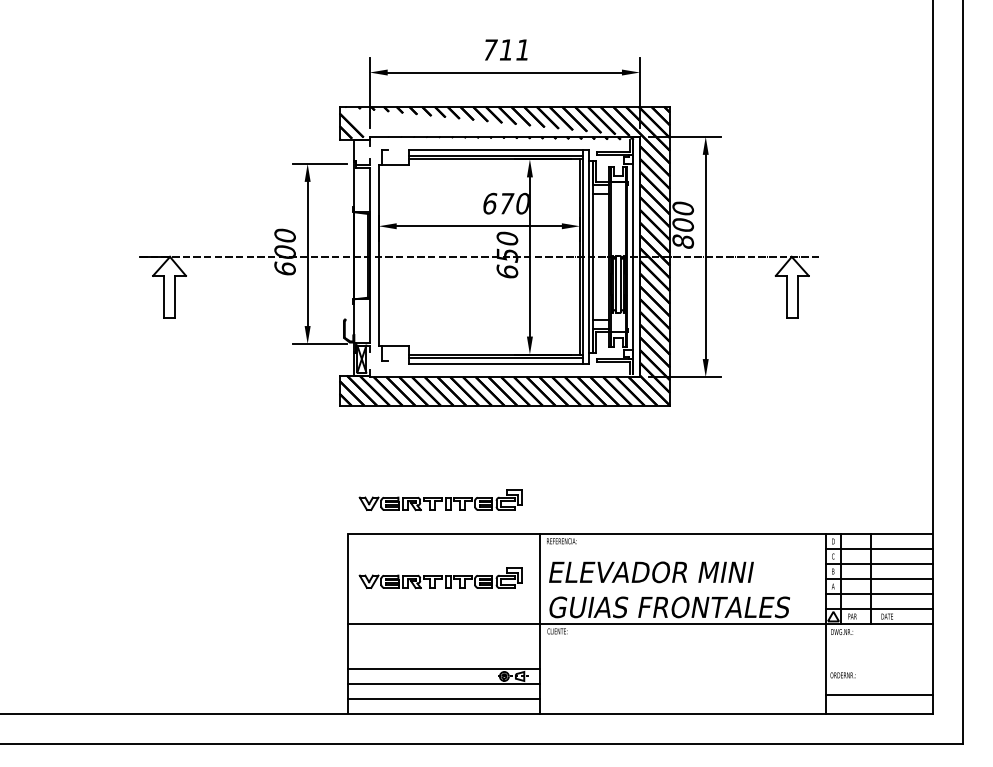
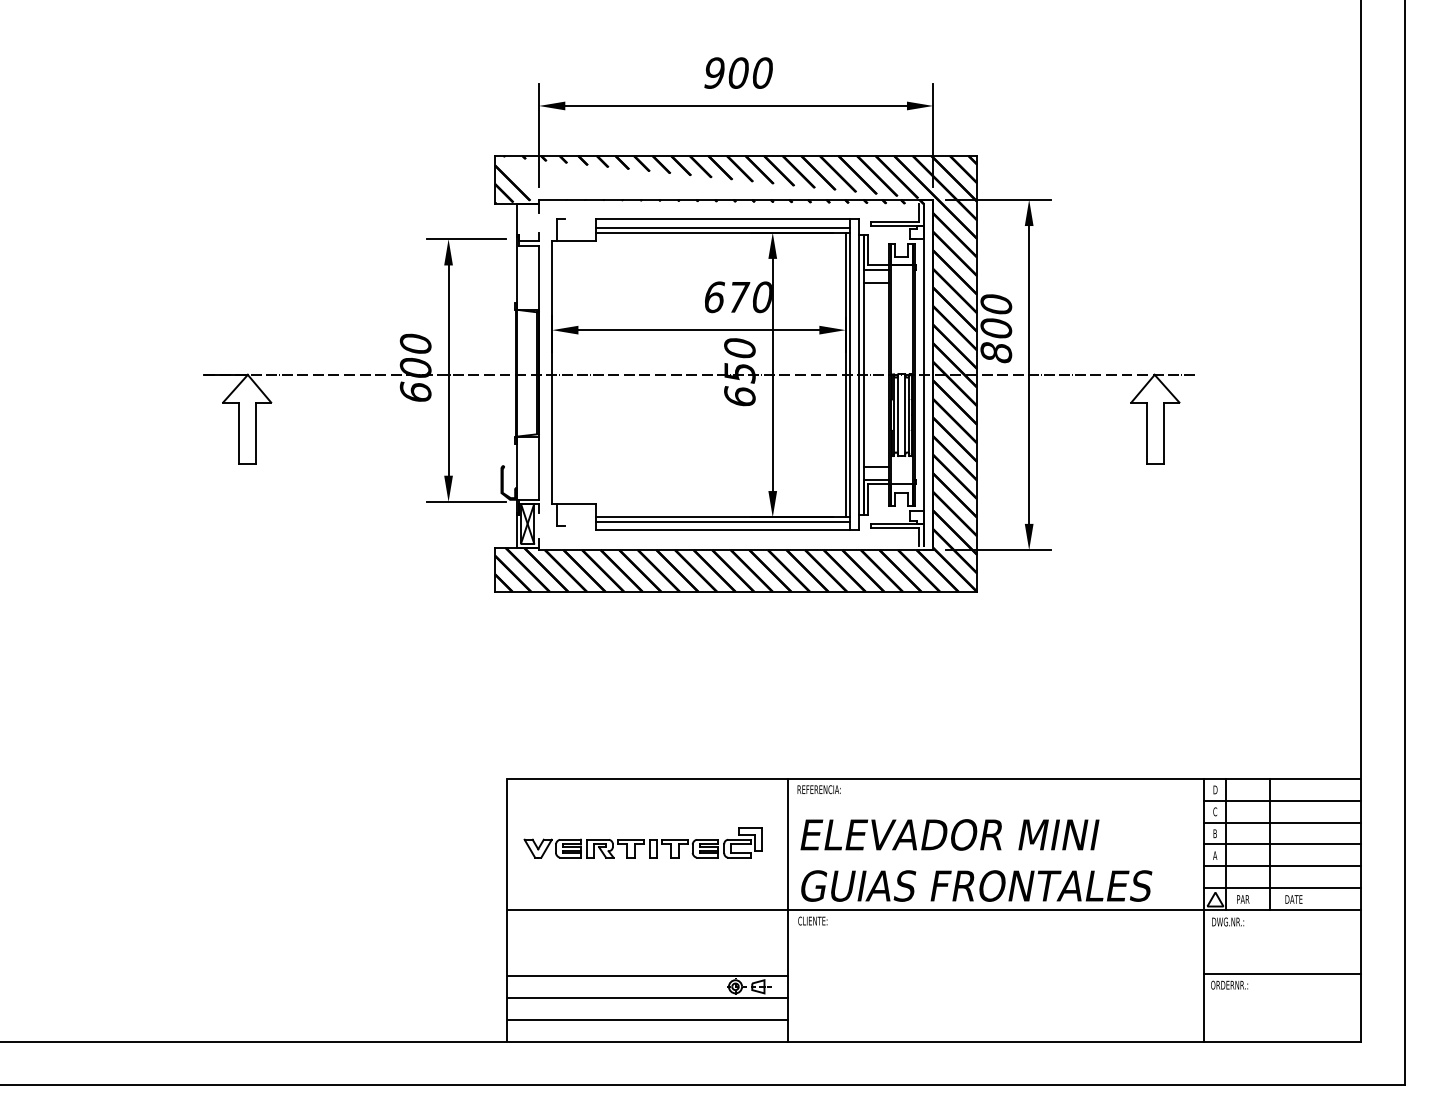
text: (506, 49) -> (738, 72), 711 -> 900
part: (440, 500) -> (642, 730), removed
line: (879, 695) -> (1282, 973), moved

